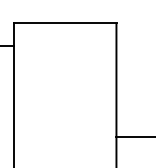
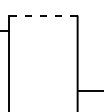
line: (65, 23) -> (43, 15), solid -> dashed

